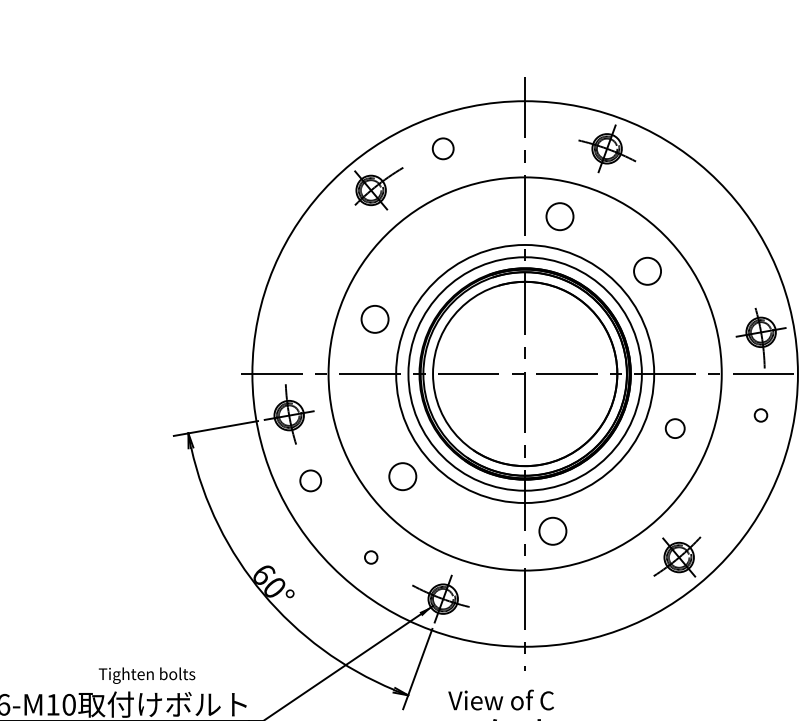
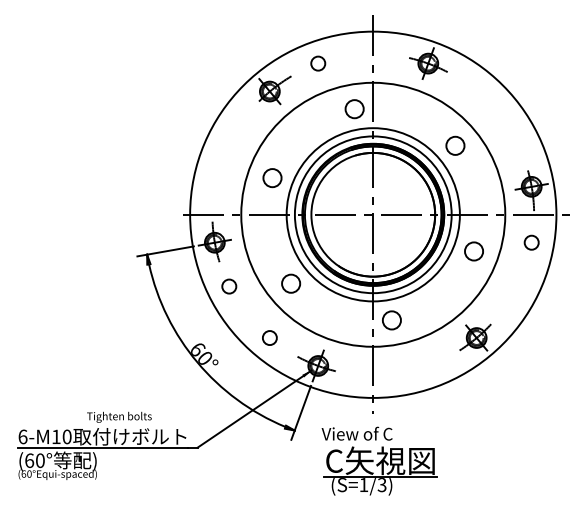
circle: (559, 217) -> (354, 109), moved
circle: (760, 415) -> (531, 242), size x1.67
circle: (674, 428) -> (473, 251), size x1.43
circle: (370, 556) -> (269, 337), size x1.67

